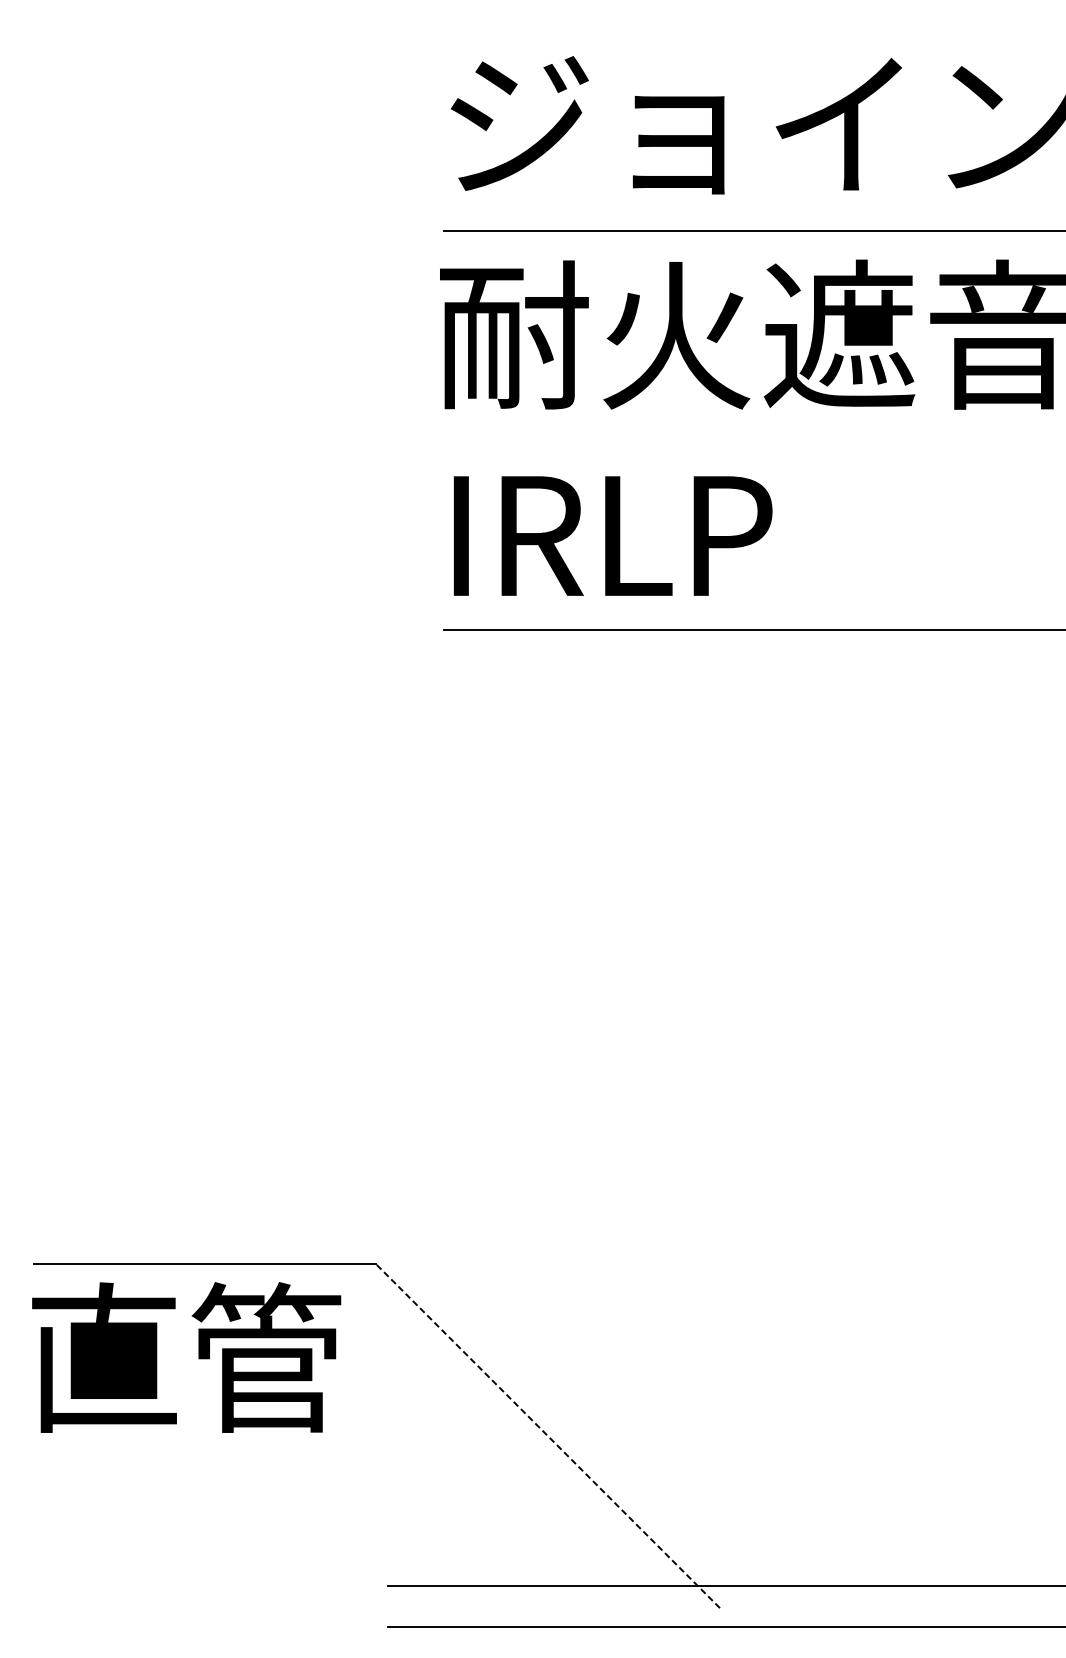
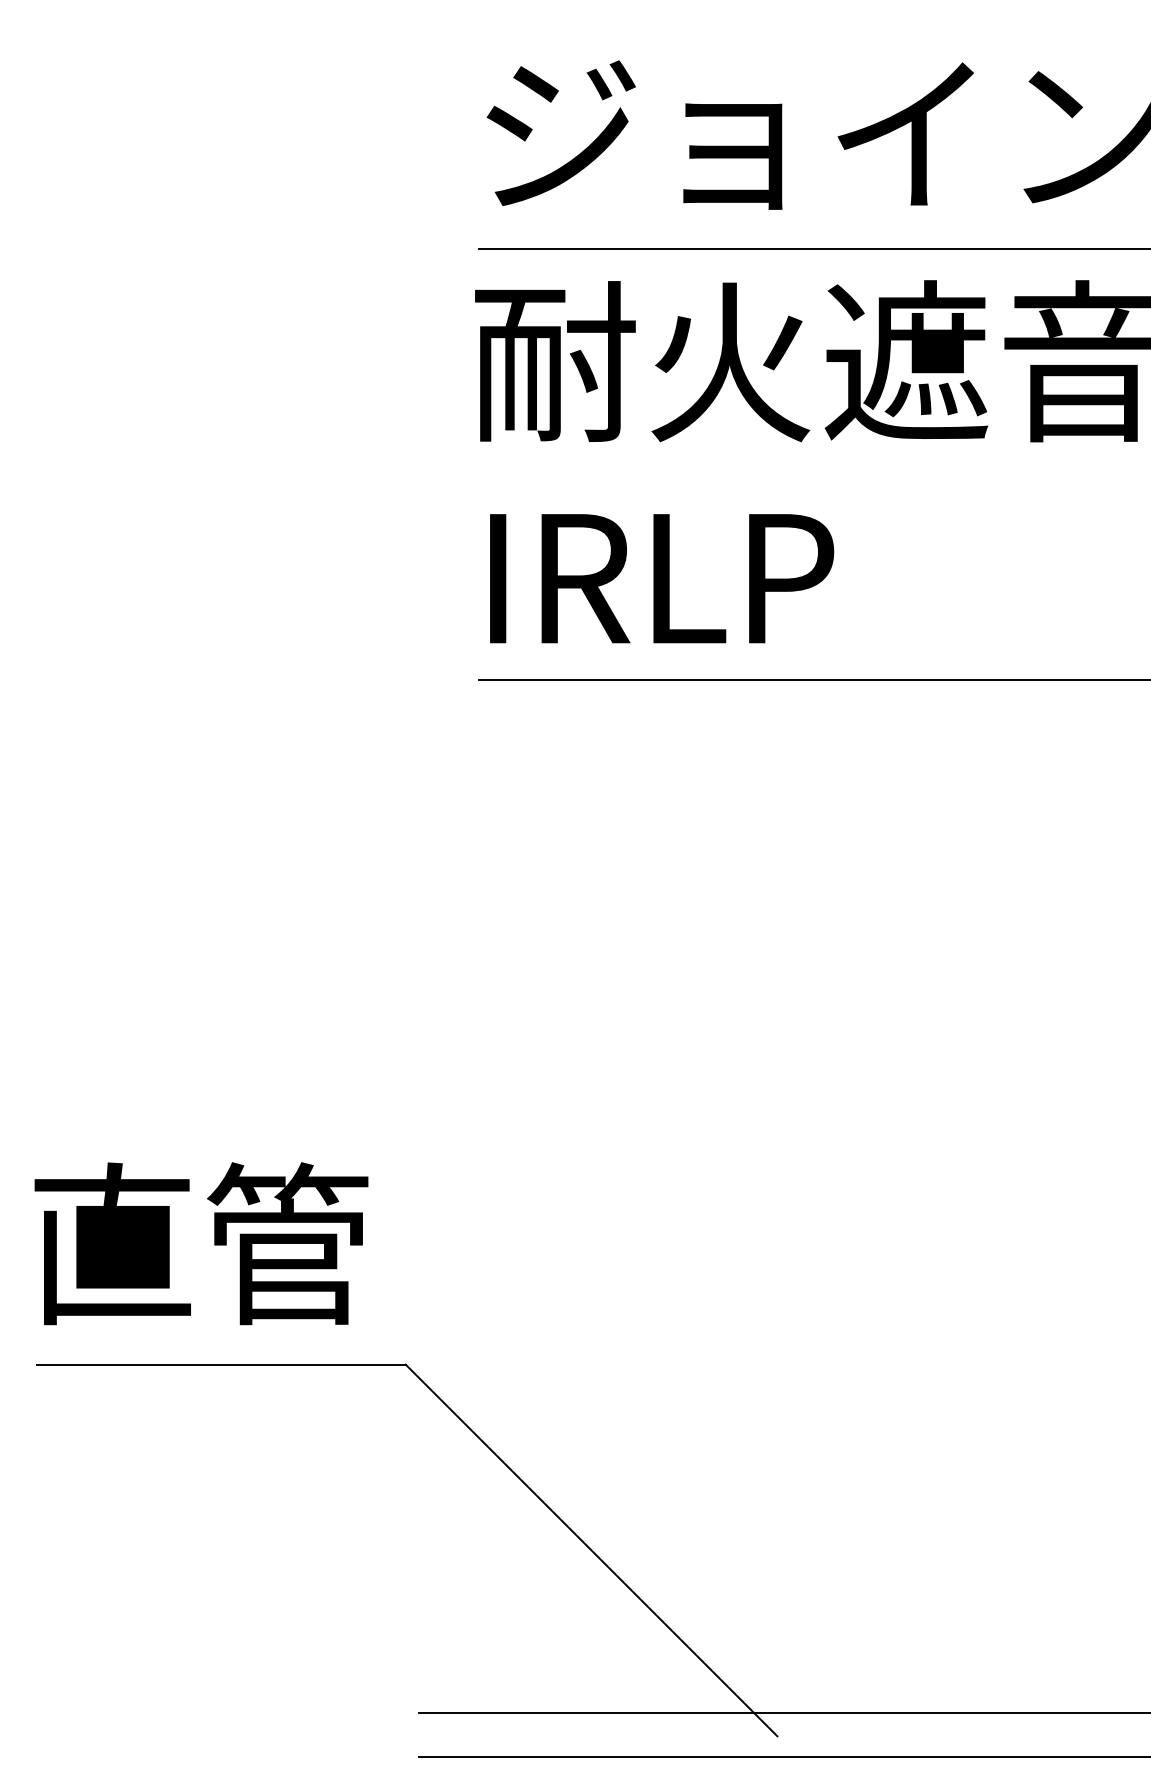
text: (186, 1357) -> (201, 1243), moved
line: (547, 1436) -> (591, 1550), dashed -> solid

